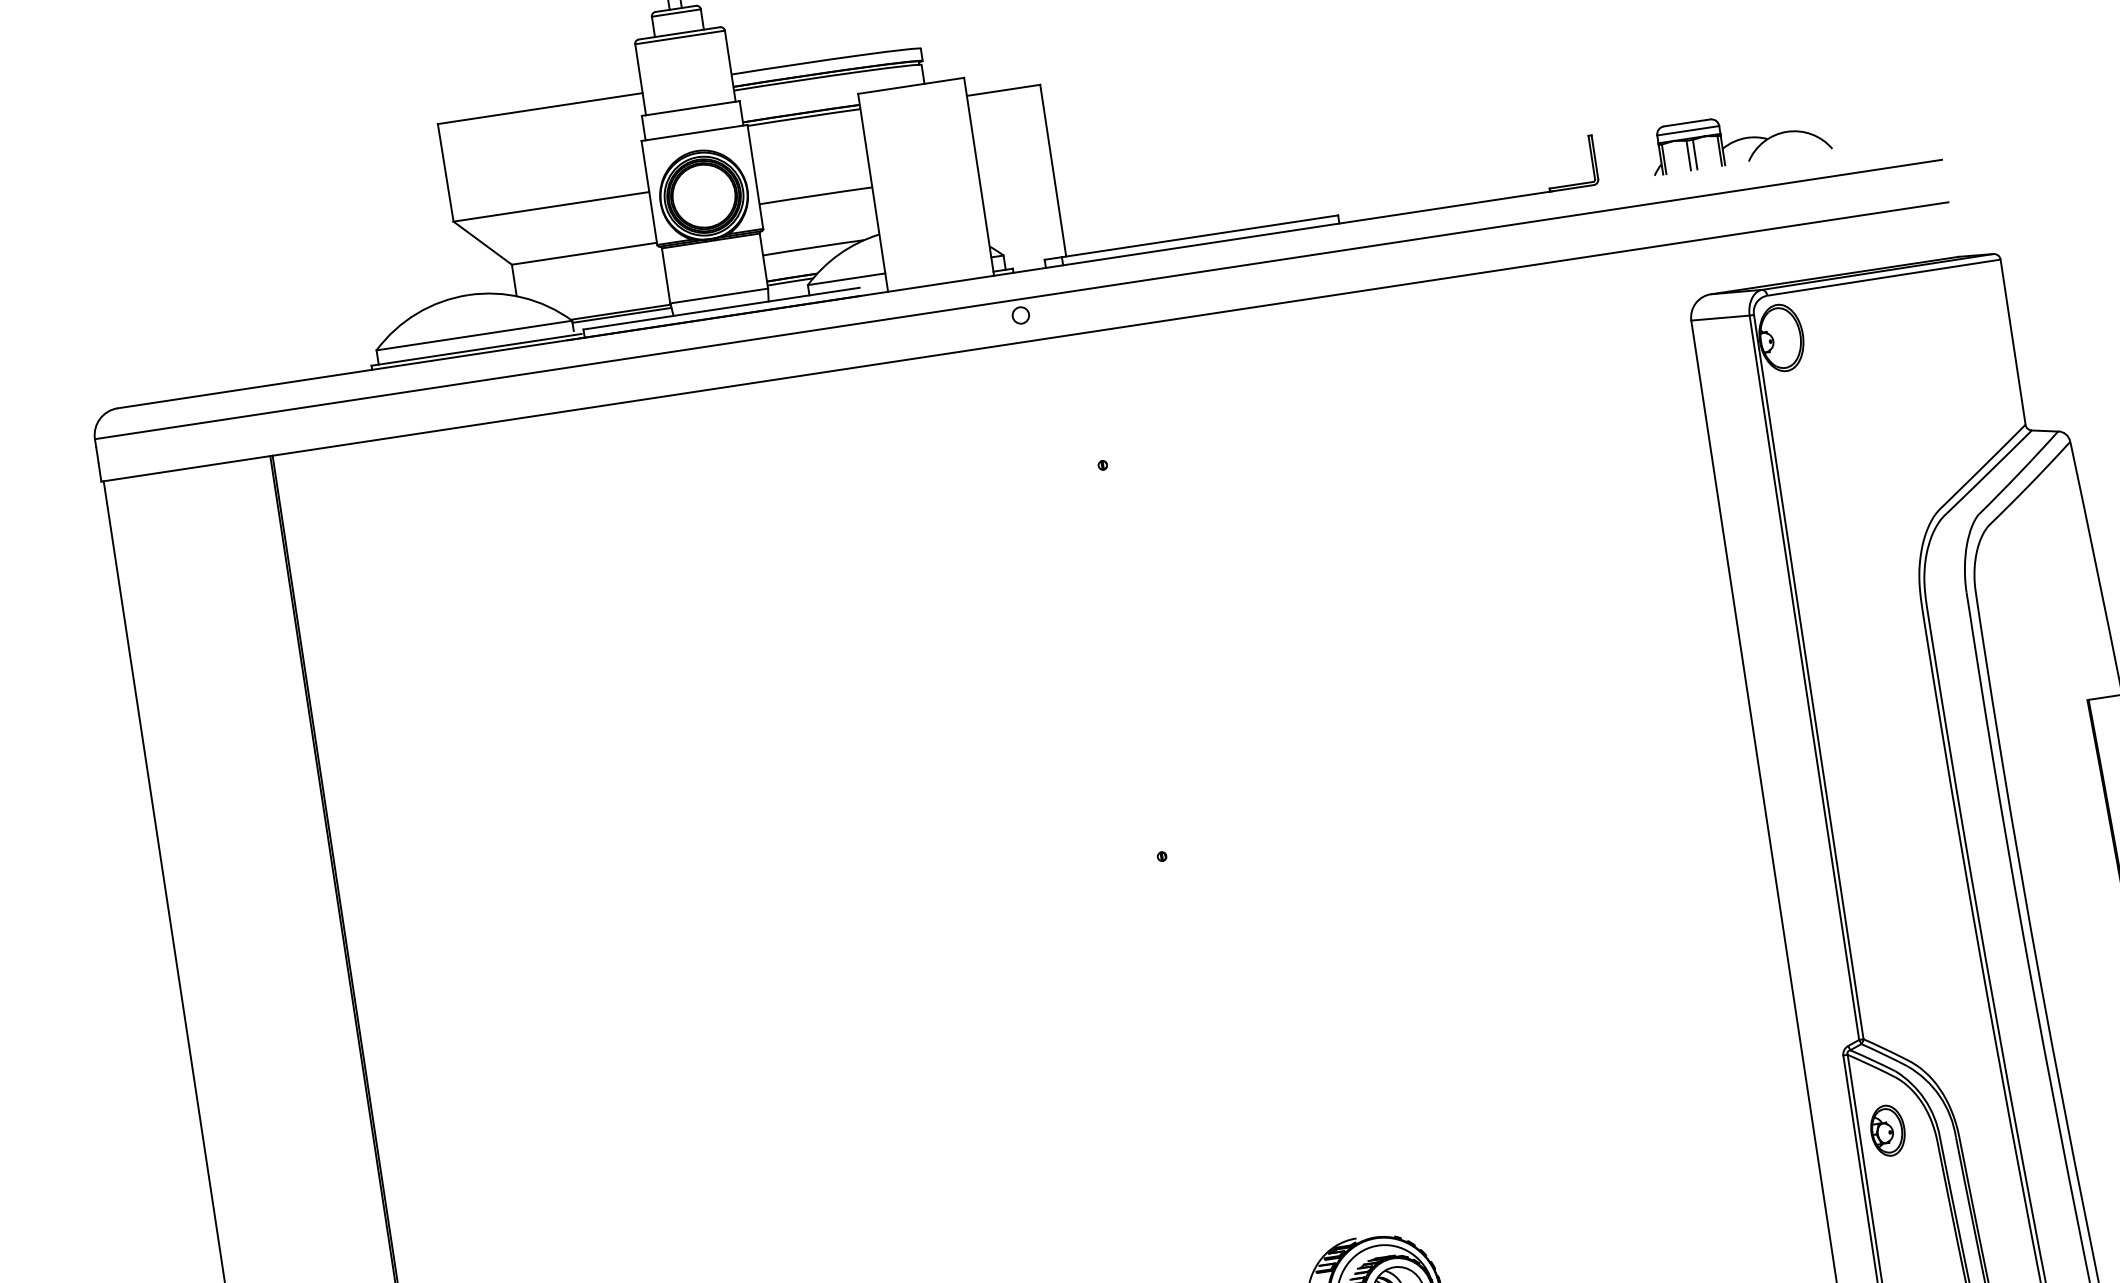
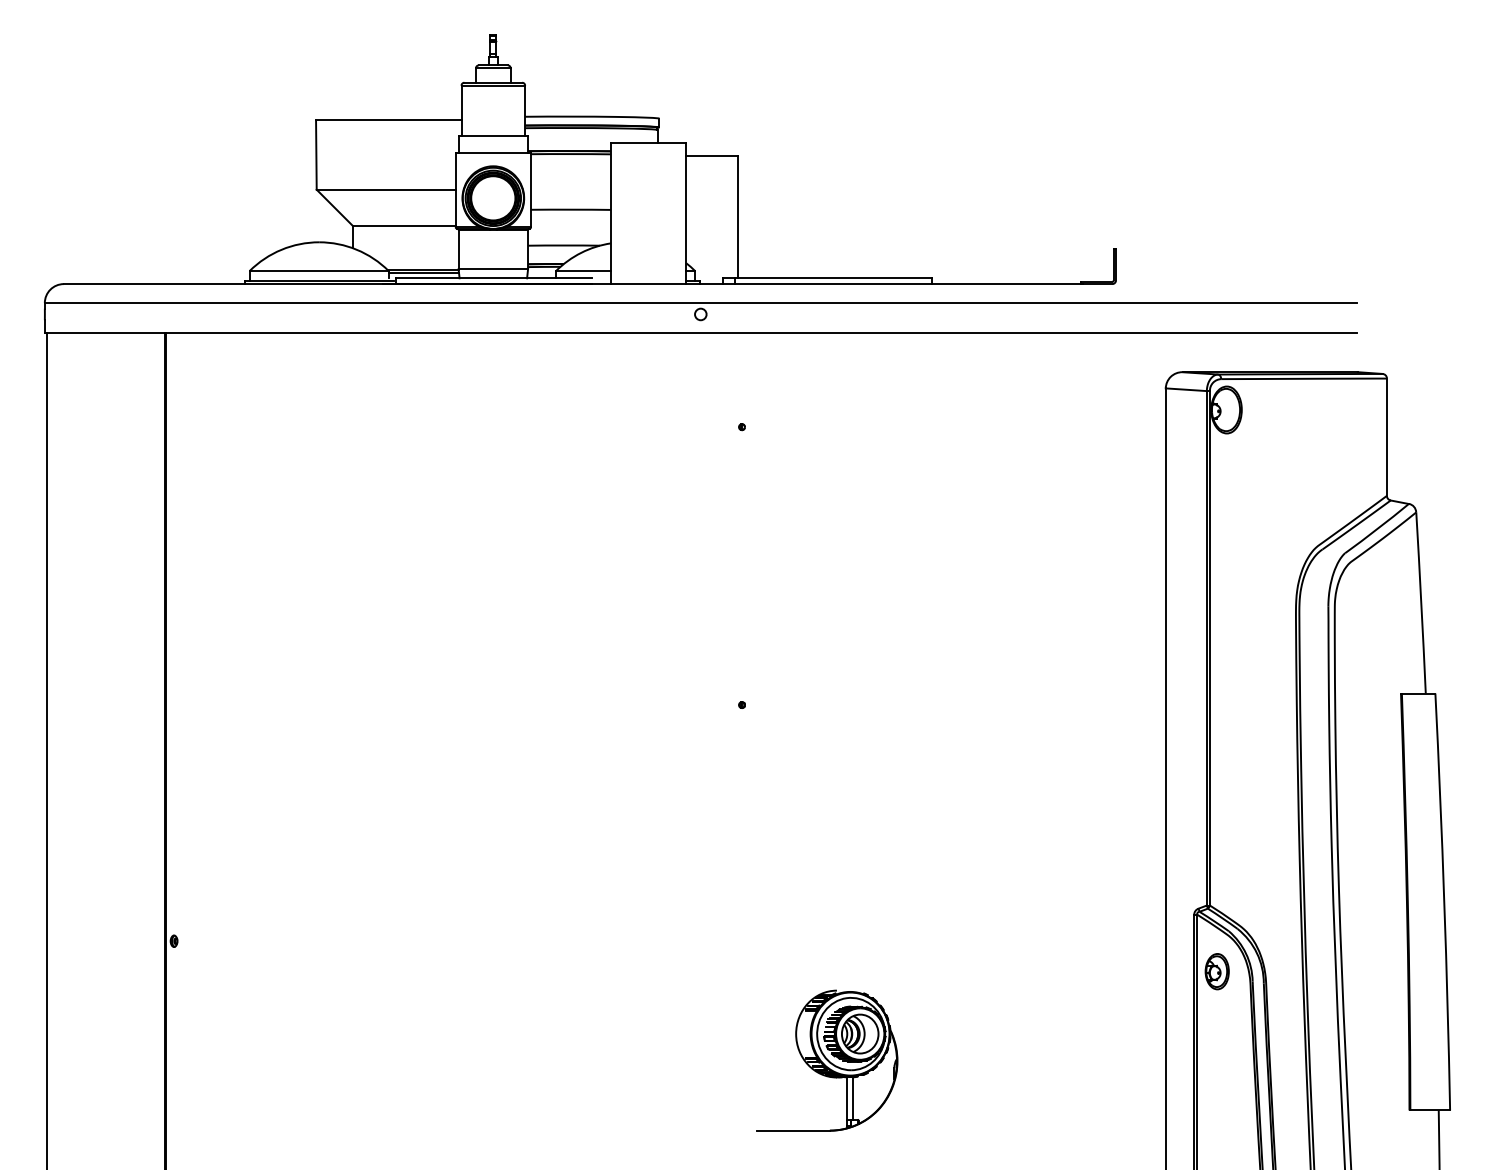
part: (1739, 137) -> (1218, 266), removed

